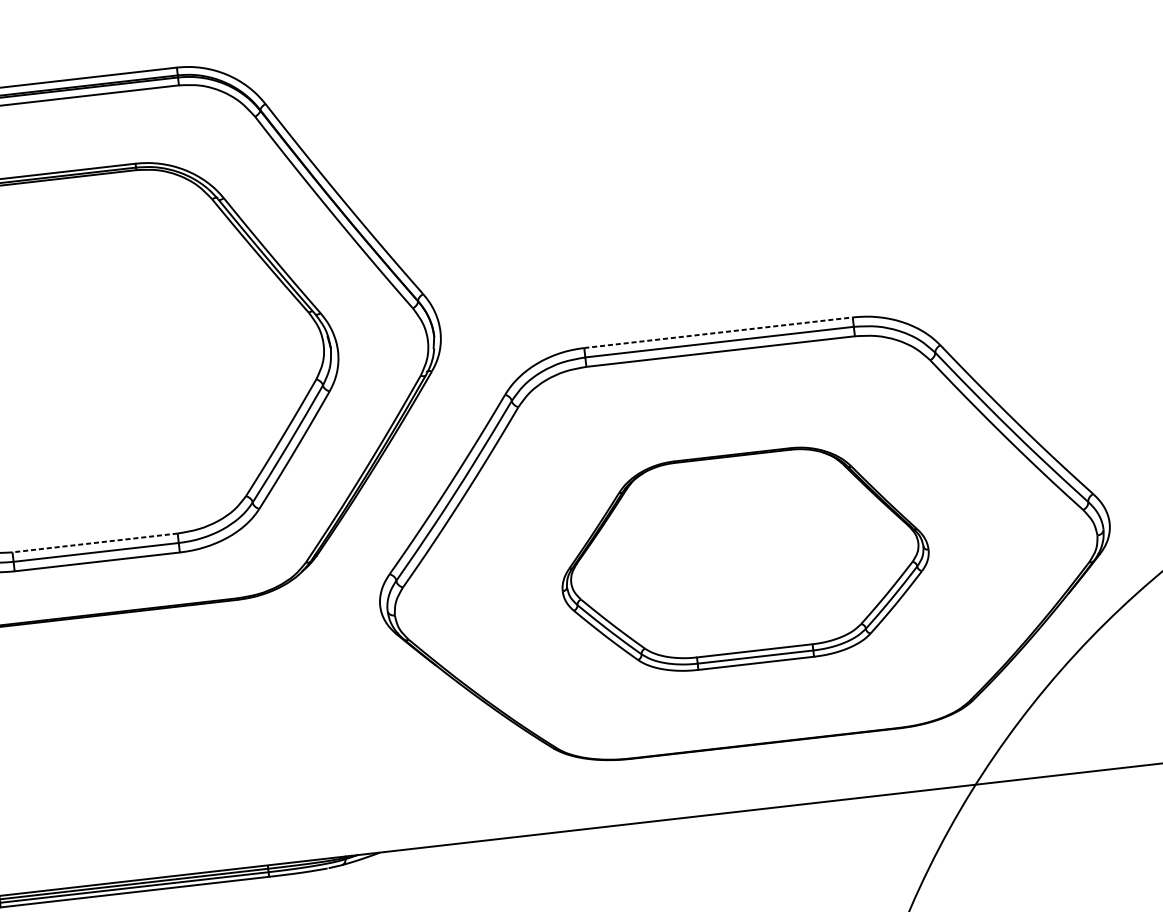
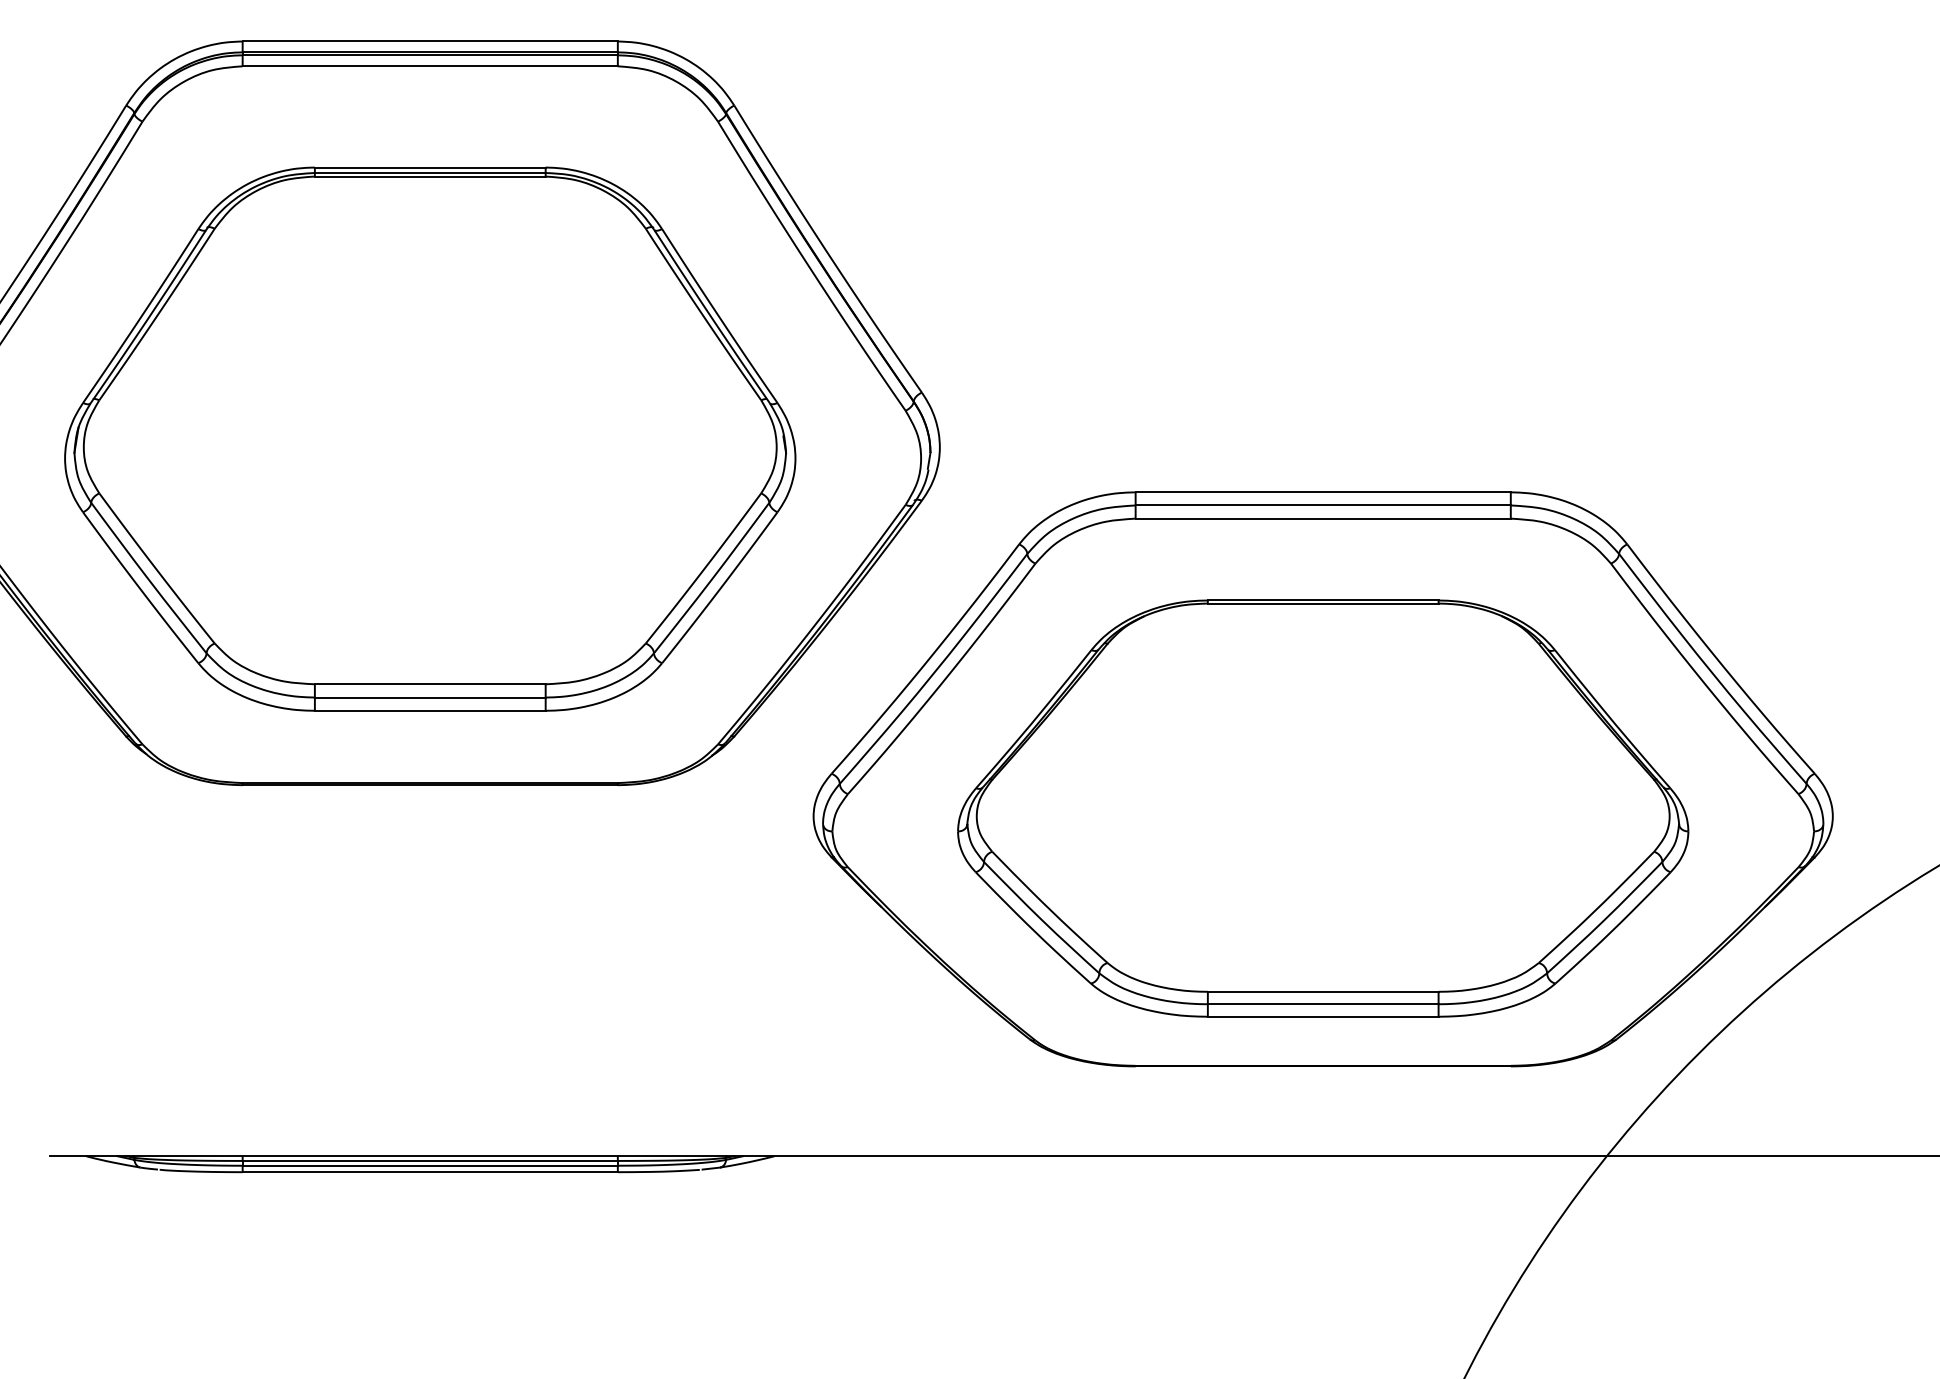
line: (718, 332) -> (1323, 492), dashed -> solid
line: (94, 543) -> (429, 684), dashed -> solid
part: (744, 558) -> (1323, 808), size x1.43

